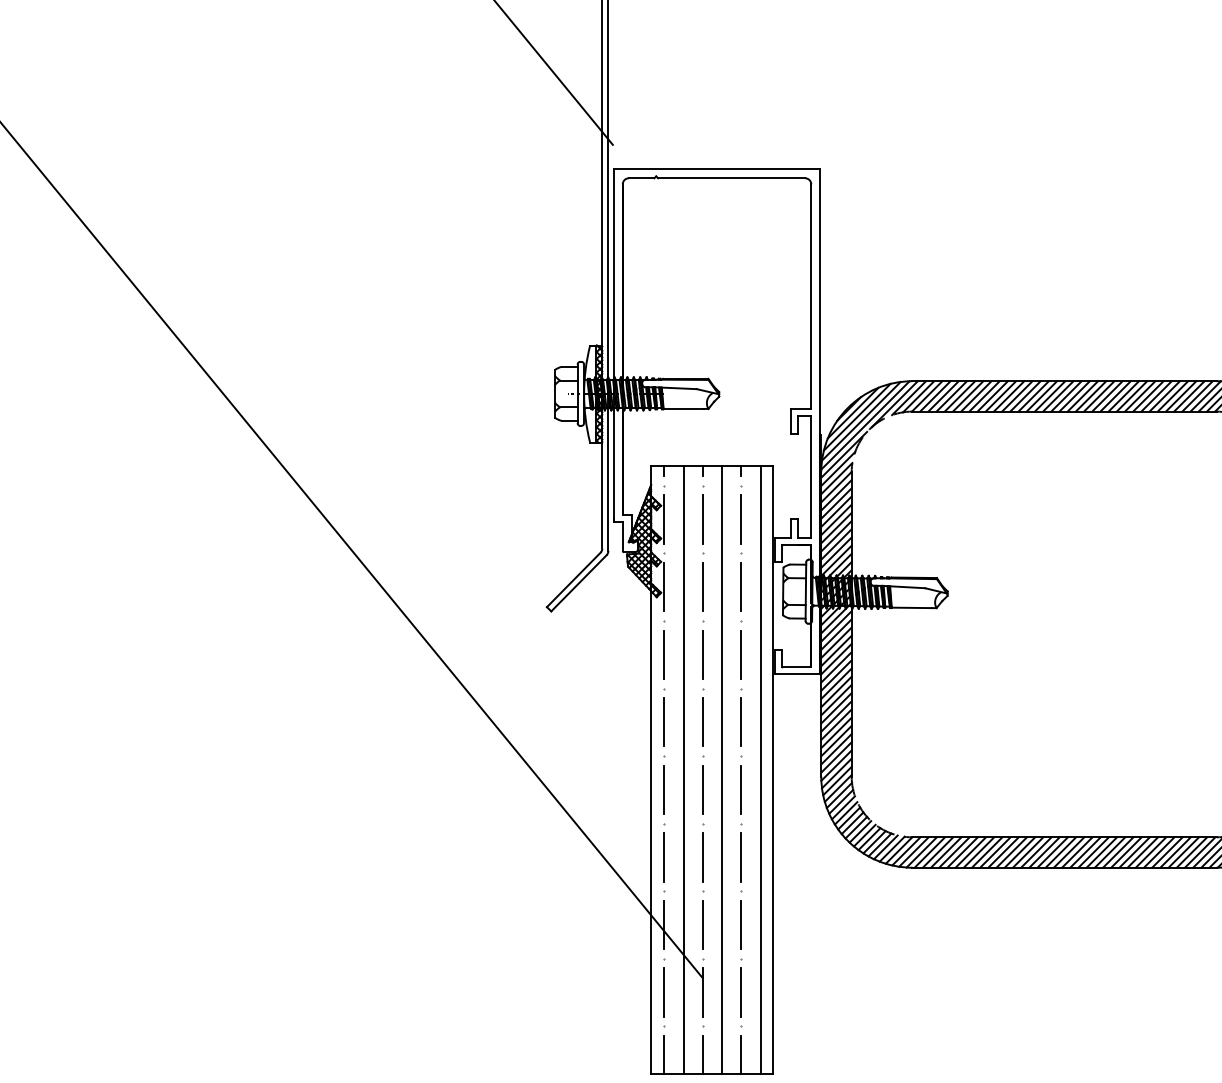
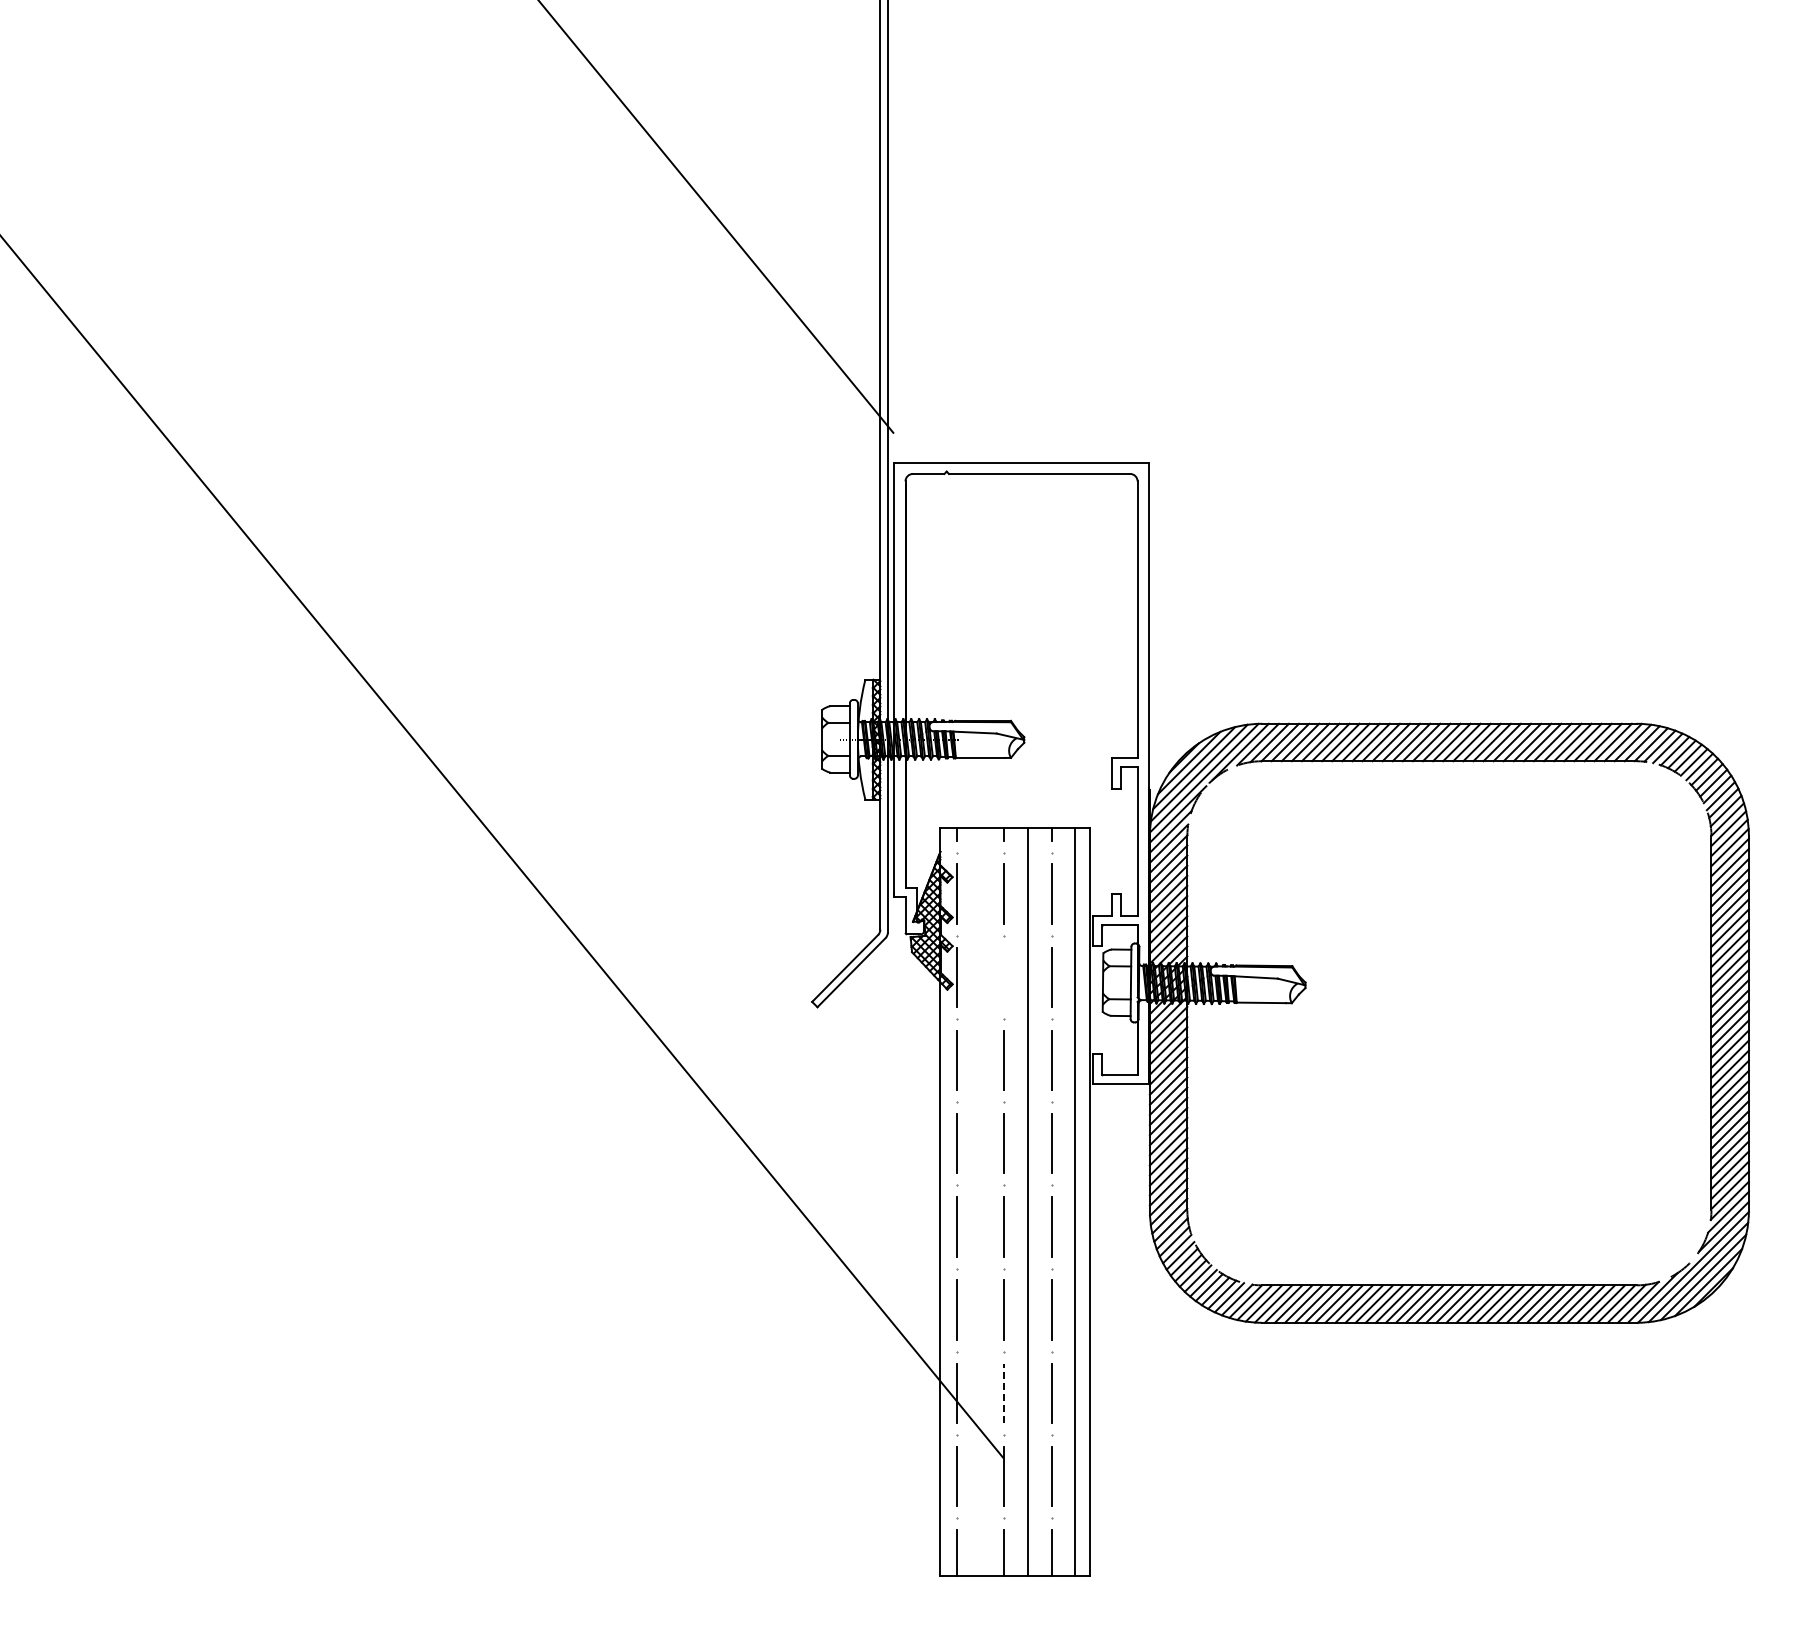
line: (703, 587) -> (1004, 977), removed
line: (683, 769) -> (980, 1201), removed
line: (703, 925) -> (1004, 1393), solid -> dashed

